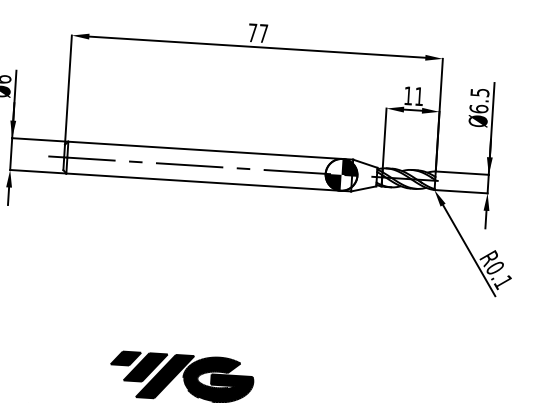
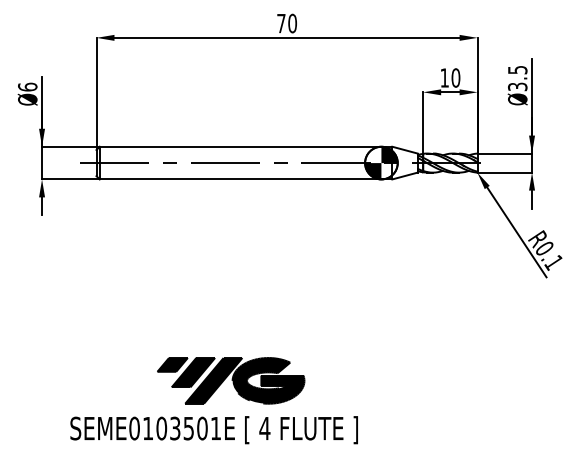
text: (263, 33) -> (292, 23), 77 -> 70
text: (418, 96) -> (455, 77), 11 -> 10
text: (478, 108) -> (517, 86), Ø6.5 -> Ø3.5

